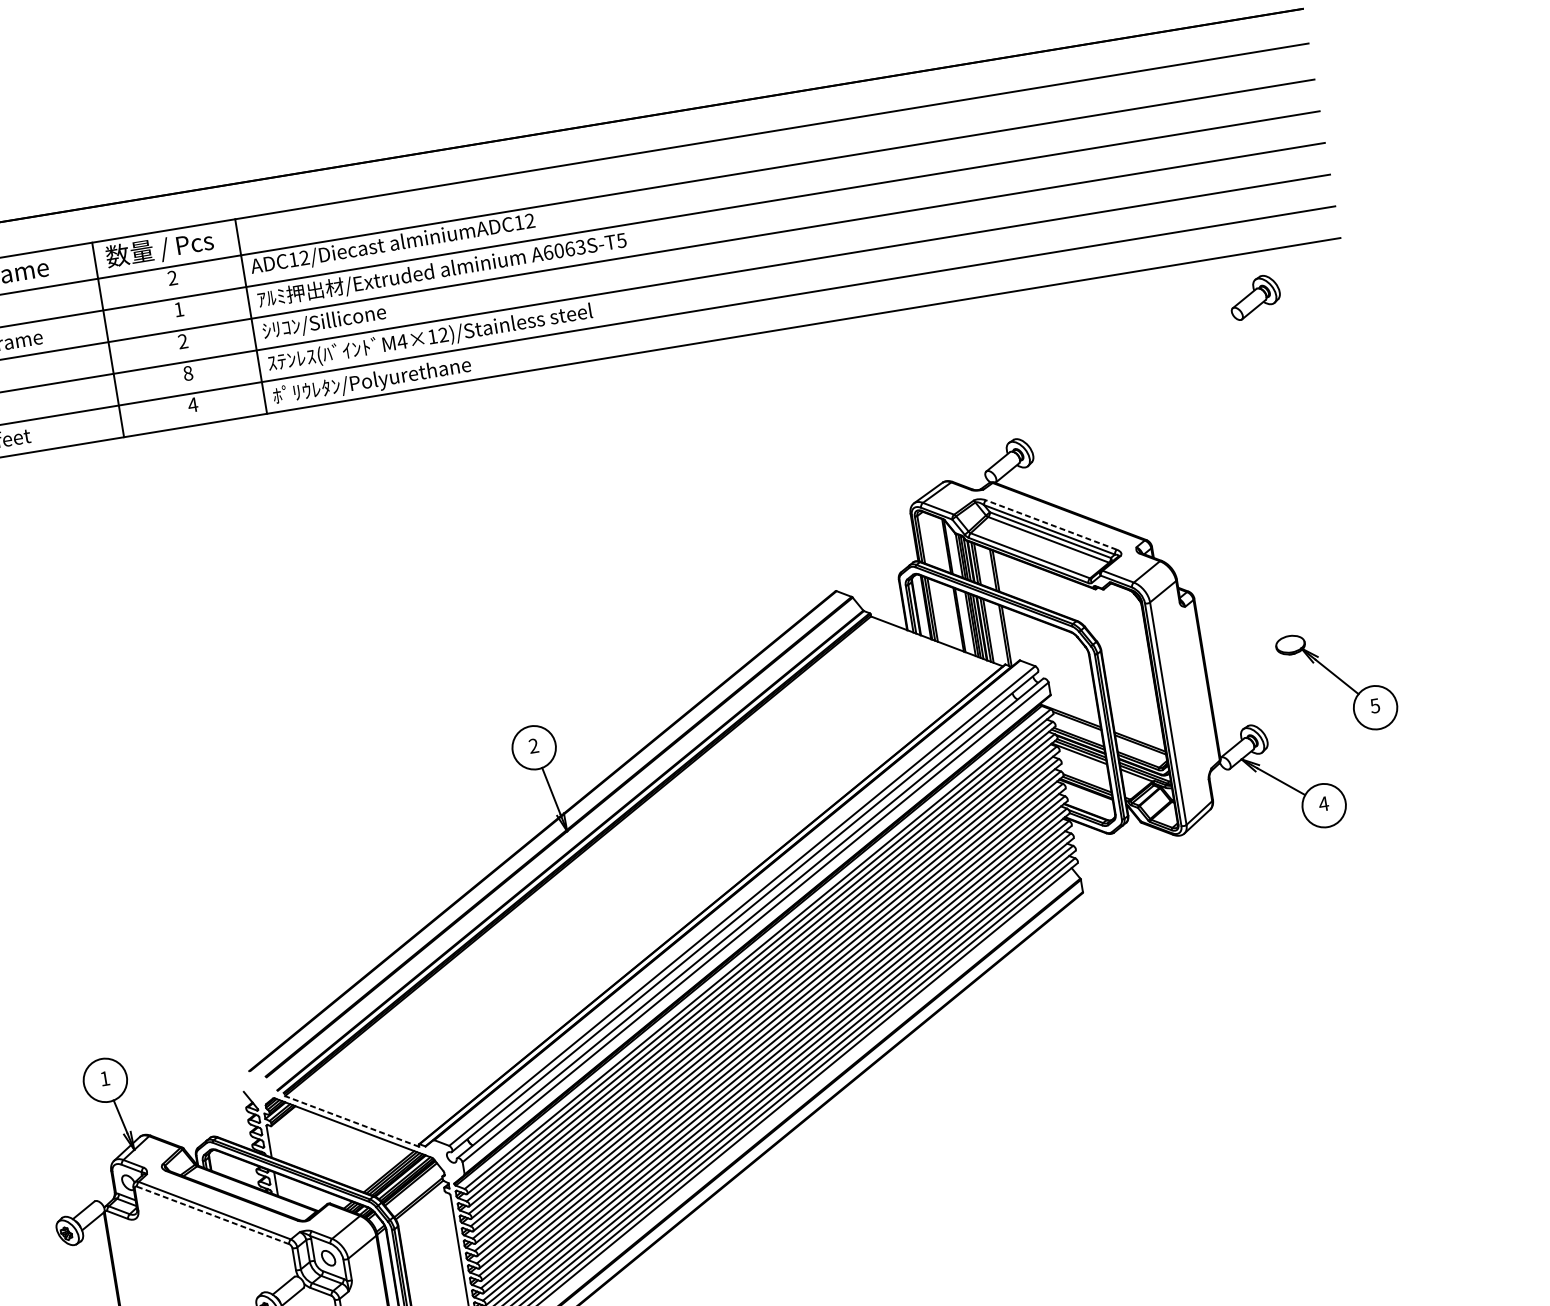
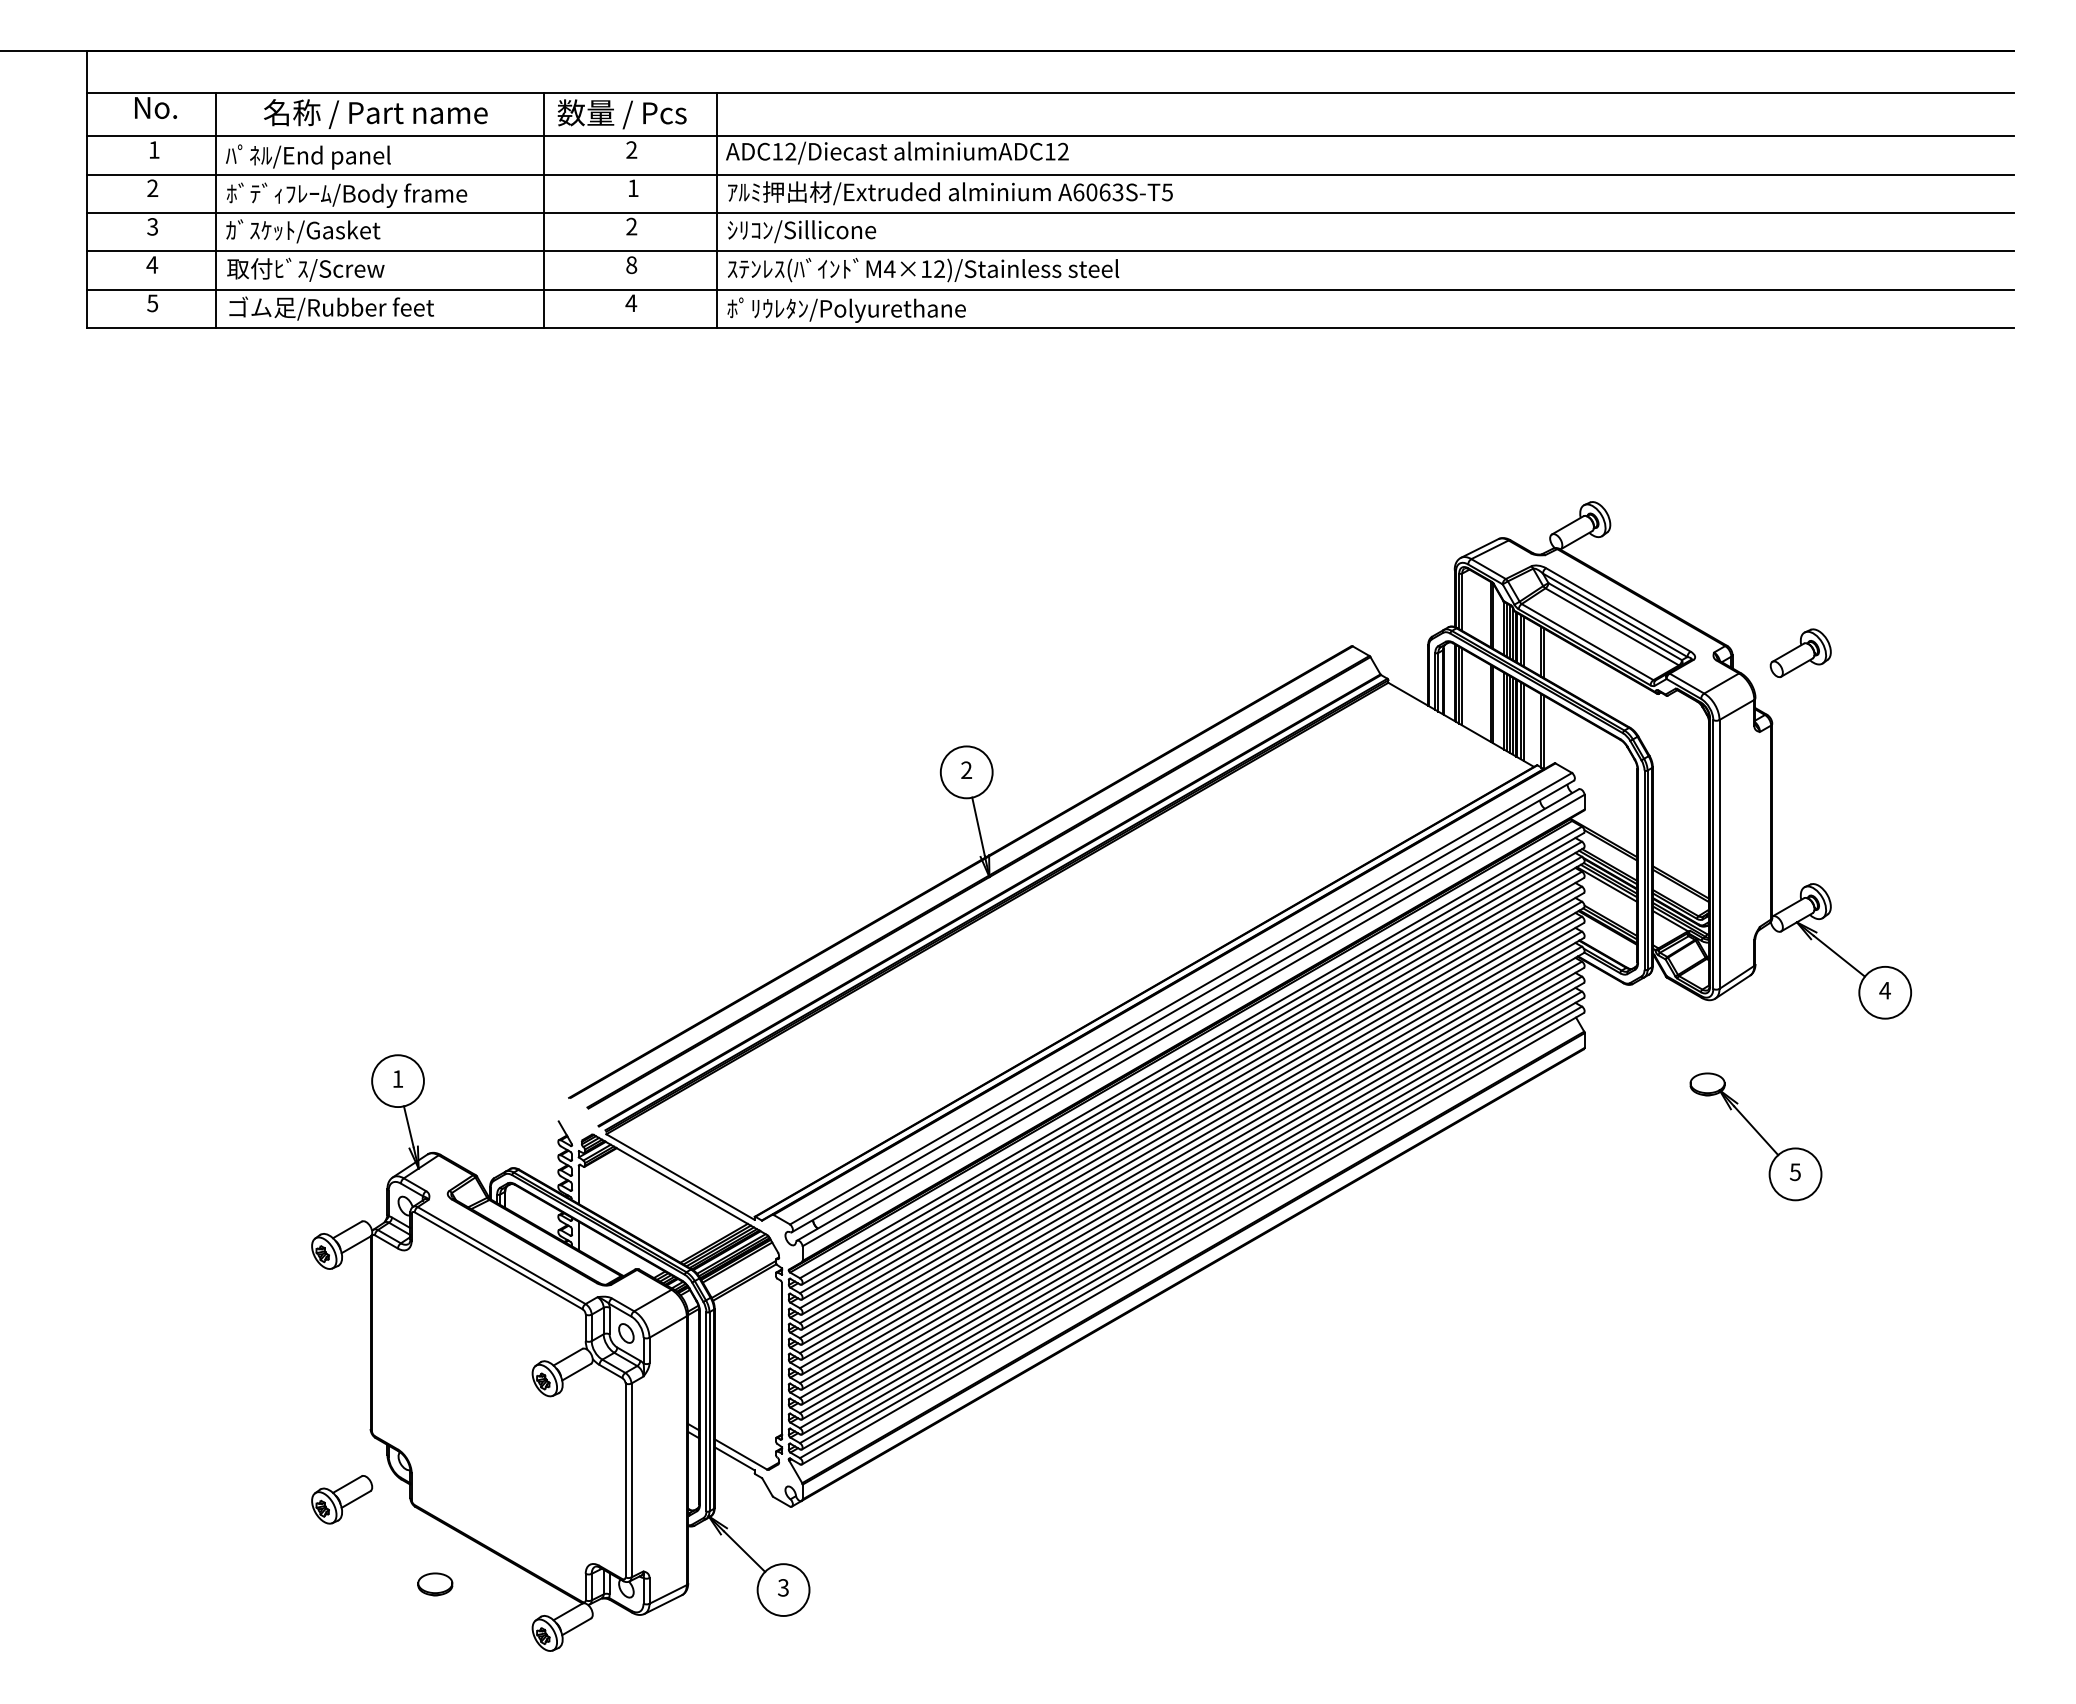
part: (1254, 296) -> (1800, 652), moved
line: (1050, 524) -> (1617, 609), dashed -> solid
part: (1337, 681) -> (1755, 1136), moved
line: (352, 1121) -> (680, 1177), dashed -> solid
line: (212, 1215) -> (498, 1260), dashed -> solid

